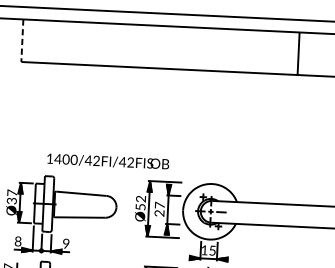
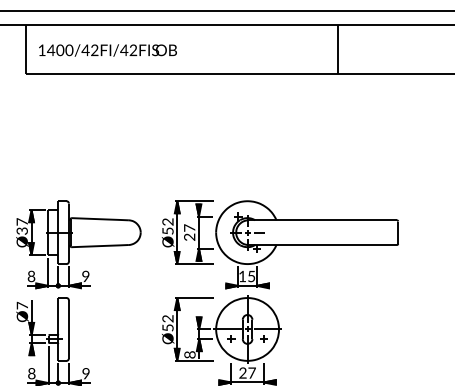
line: (22, 40) -> (25, 49), dashed -> solid
text: (107, 161) -> (107, 50), moved

